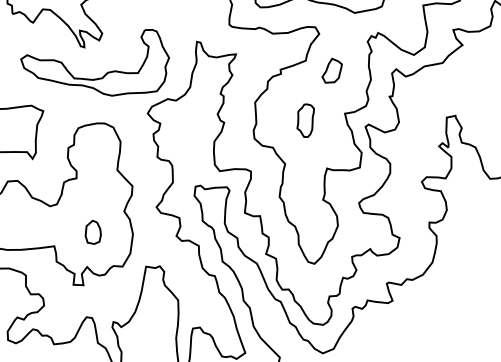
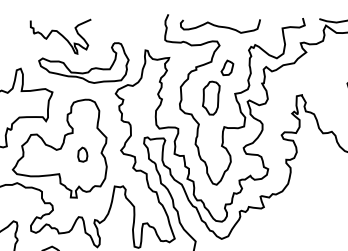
part: (305, 119) -> (211, 97), size x1.67
part: (92, 232) -> (82, 154), moved

